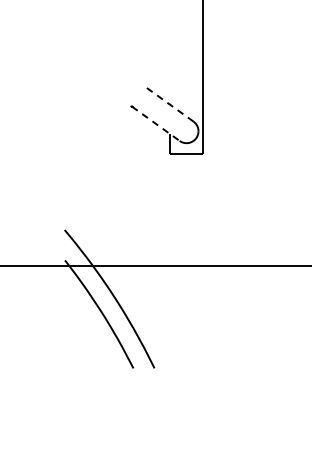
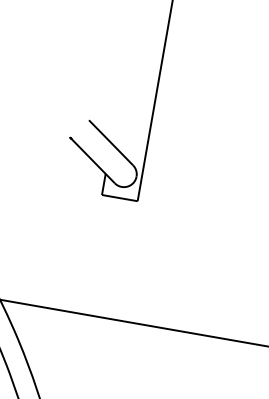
line: (169, 104) -> (110, 142), dashed -> solid
line: (156, 124) -> (93, 161), dashed -> solid

